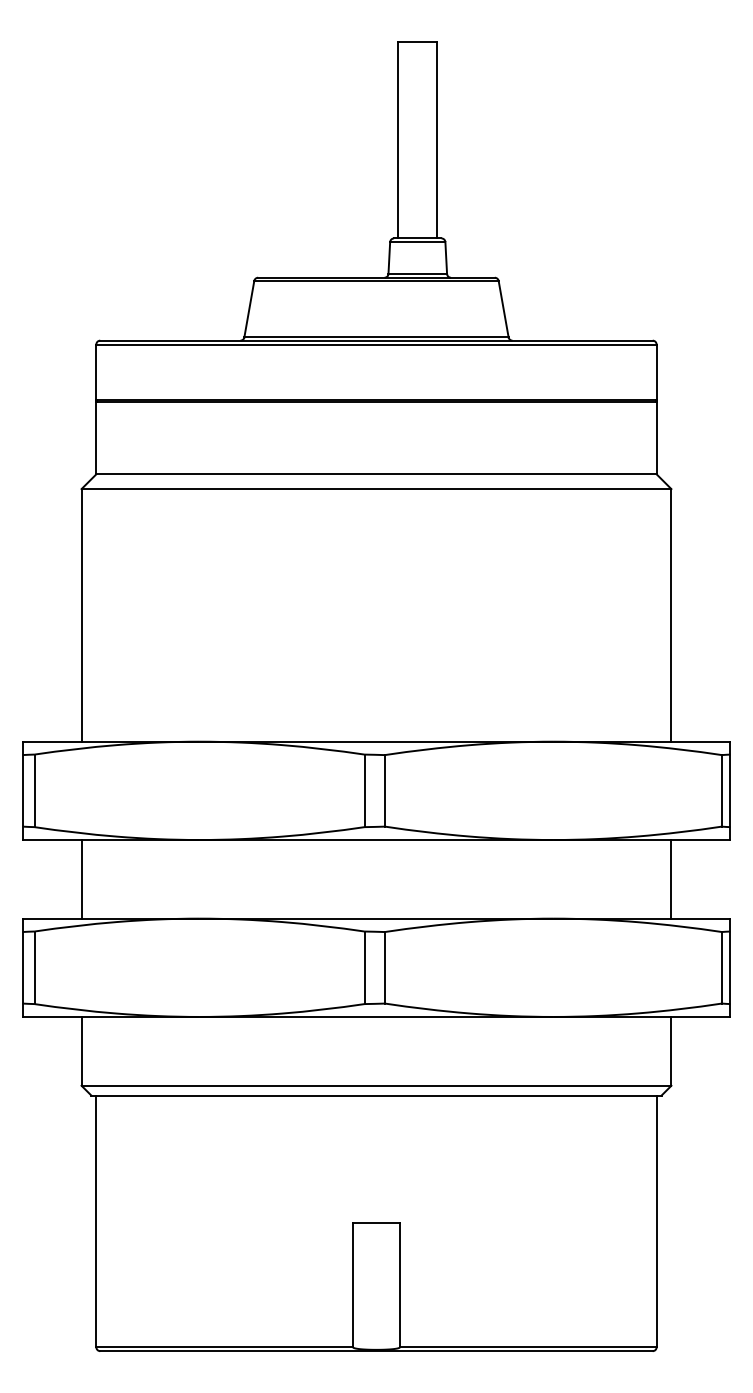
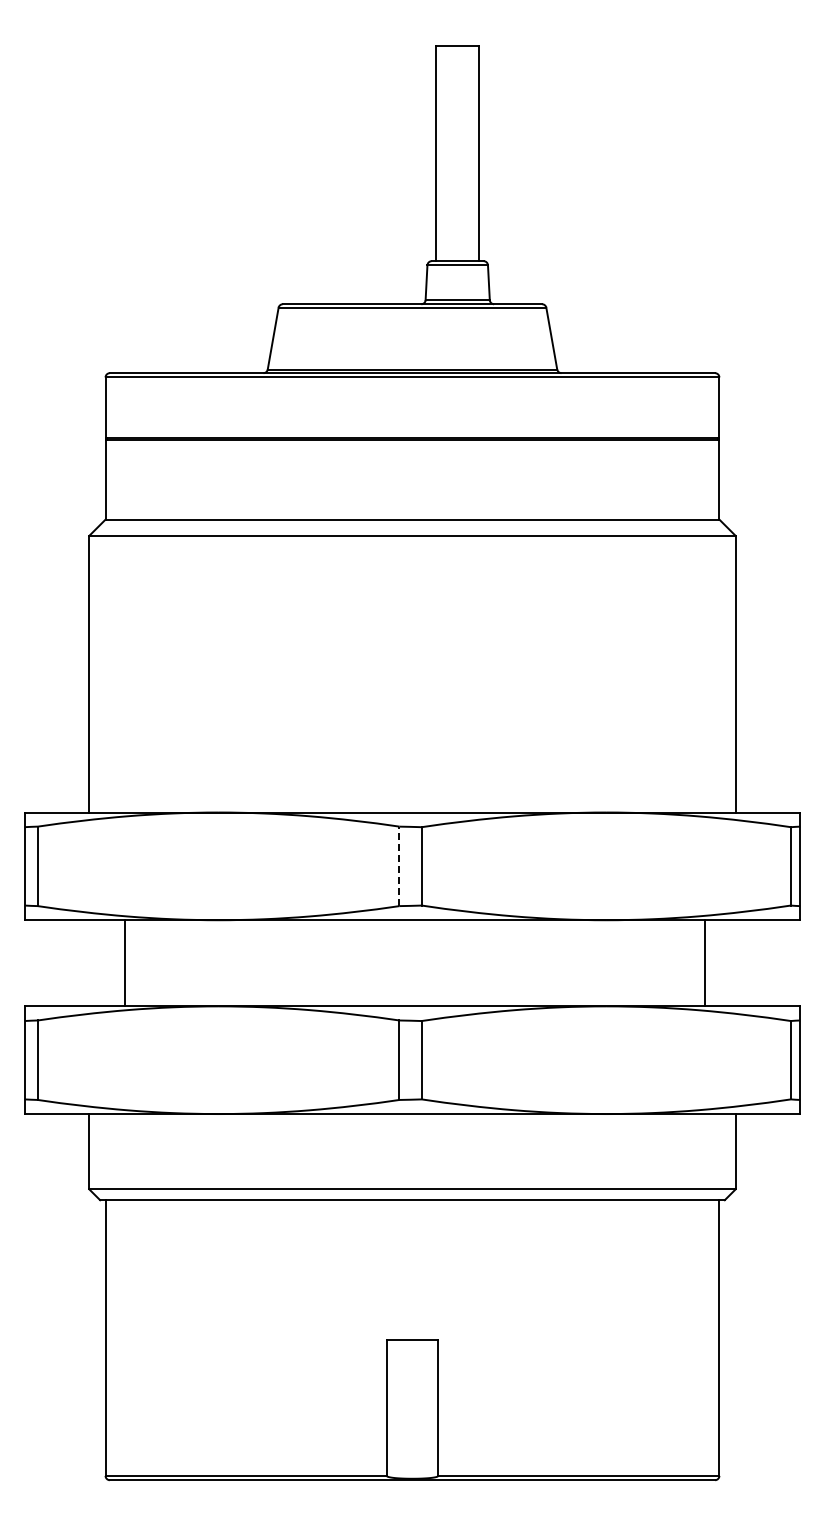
line: (364, 790) -> (399, 866), solid -> dashed
line: (81, 879) -> (125, 963), moved
line: (671, 879) -> (704, 963), moved

